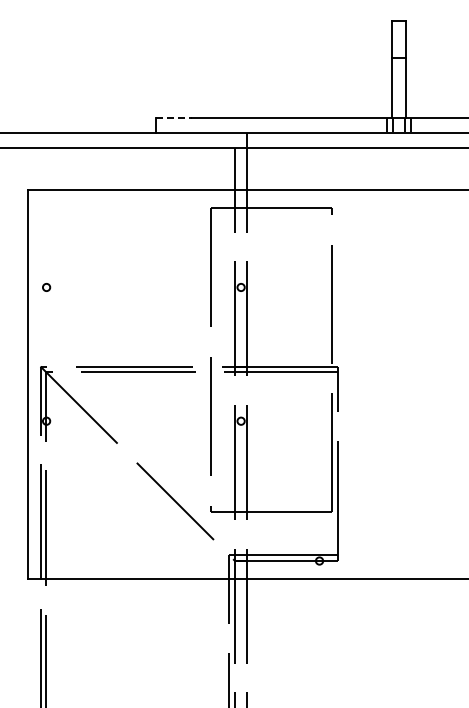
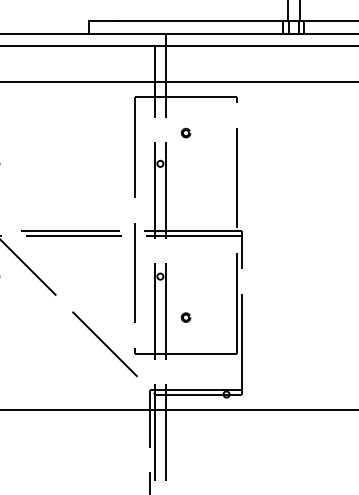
line: (174, 118) -> (104, 21), dashed -> solid
part: (271, 251) -> (186, 133), added
part: (271, 469) -> (186, 317), added

